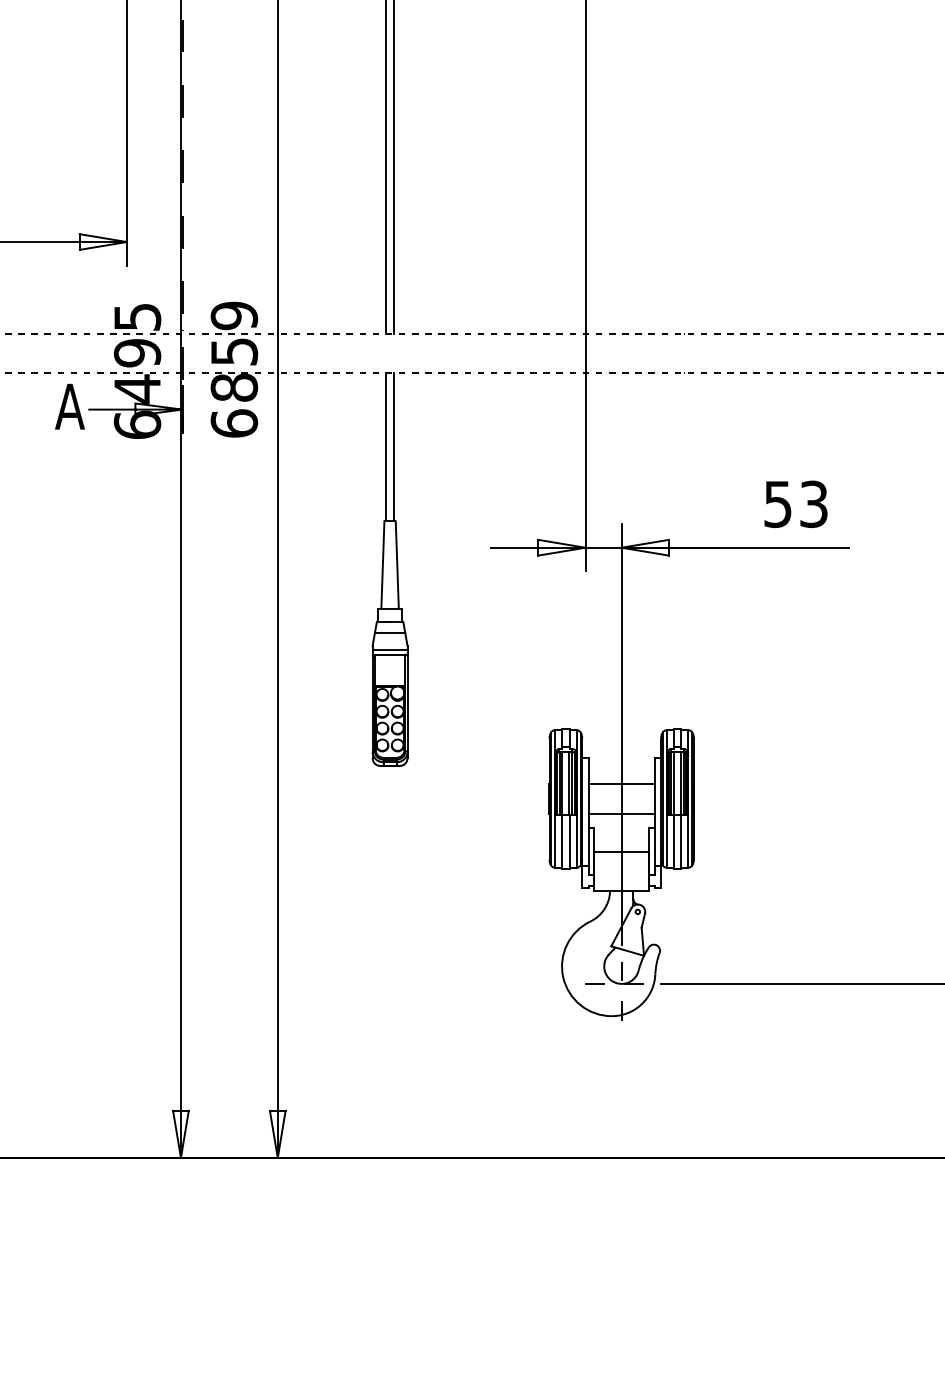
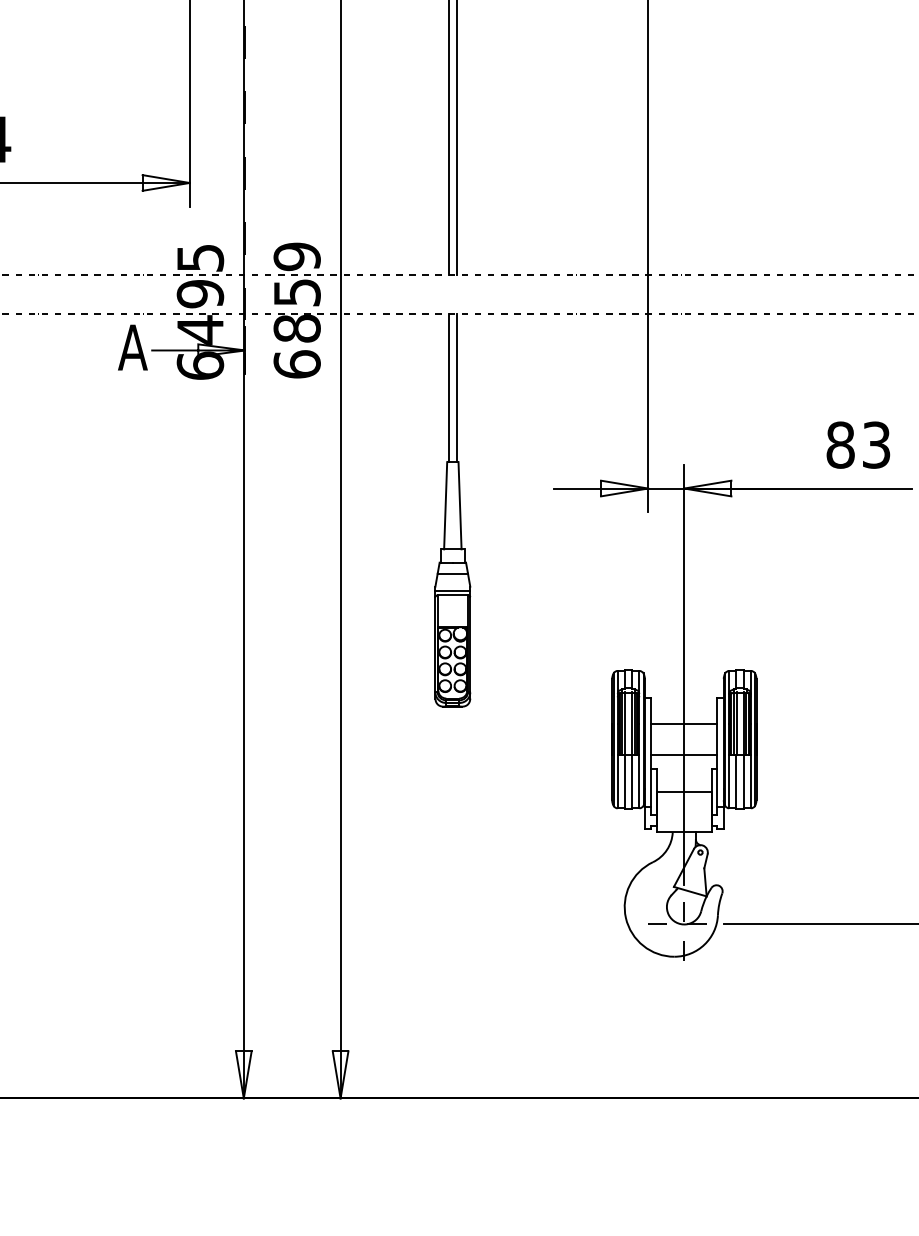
text: (778, 504) -> (841, 445), 53 -> 83

